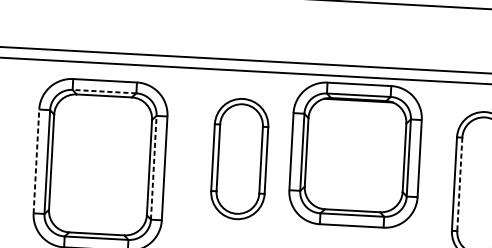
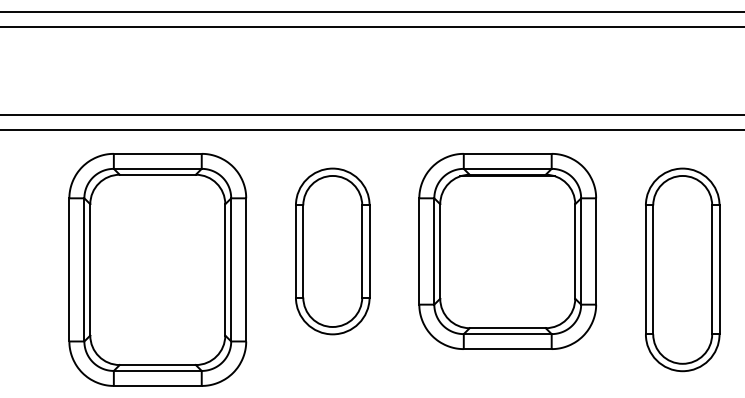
line: (104, 91) -> (157, 168), dashed -> solid
part: (355, 155) -> (507, 251), moved
part: (239, 159) -> (332, 251), moved
line: (36, 161) -> (69, 269), dashed -> solid
line: (154, 167) -> (231, 269), dashed -> solid
line: (459, 184) -> (653, 270), dashed -> solid

